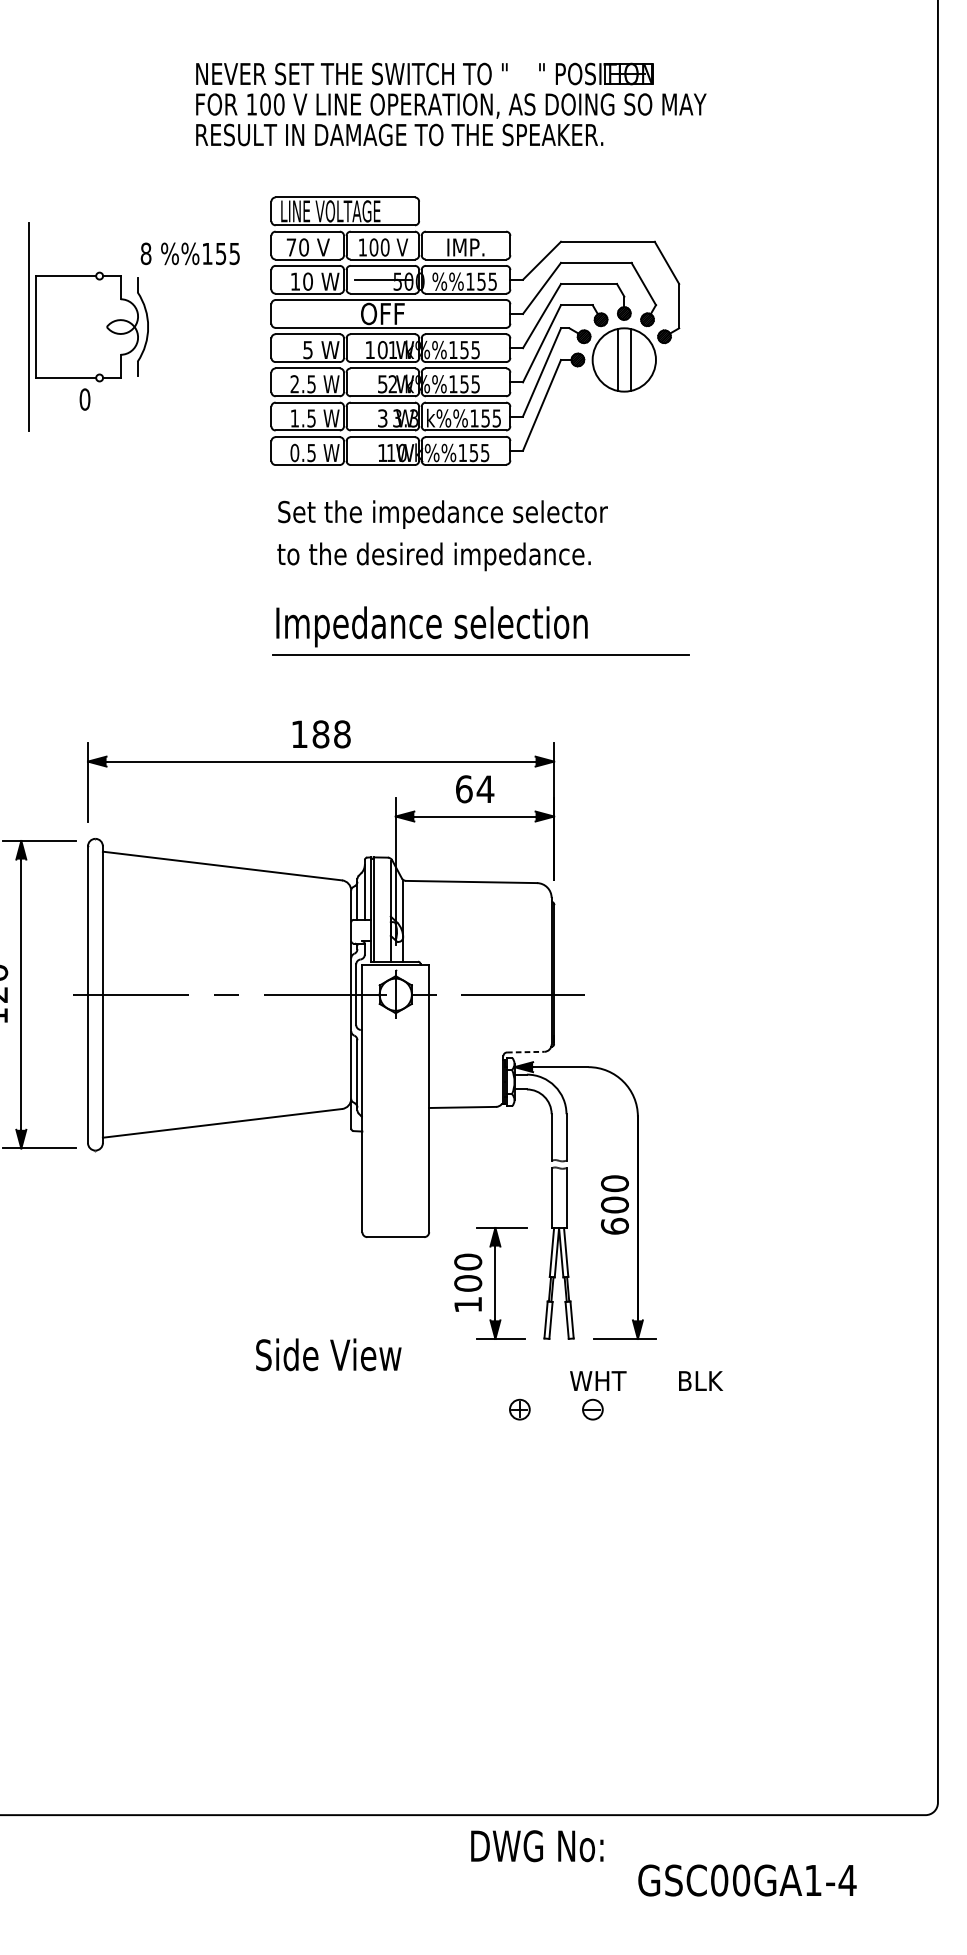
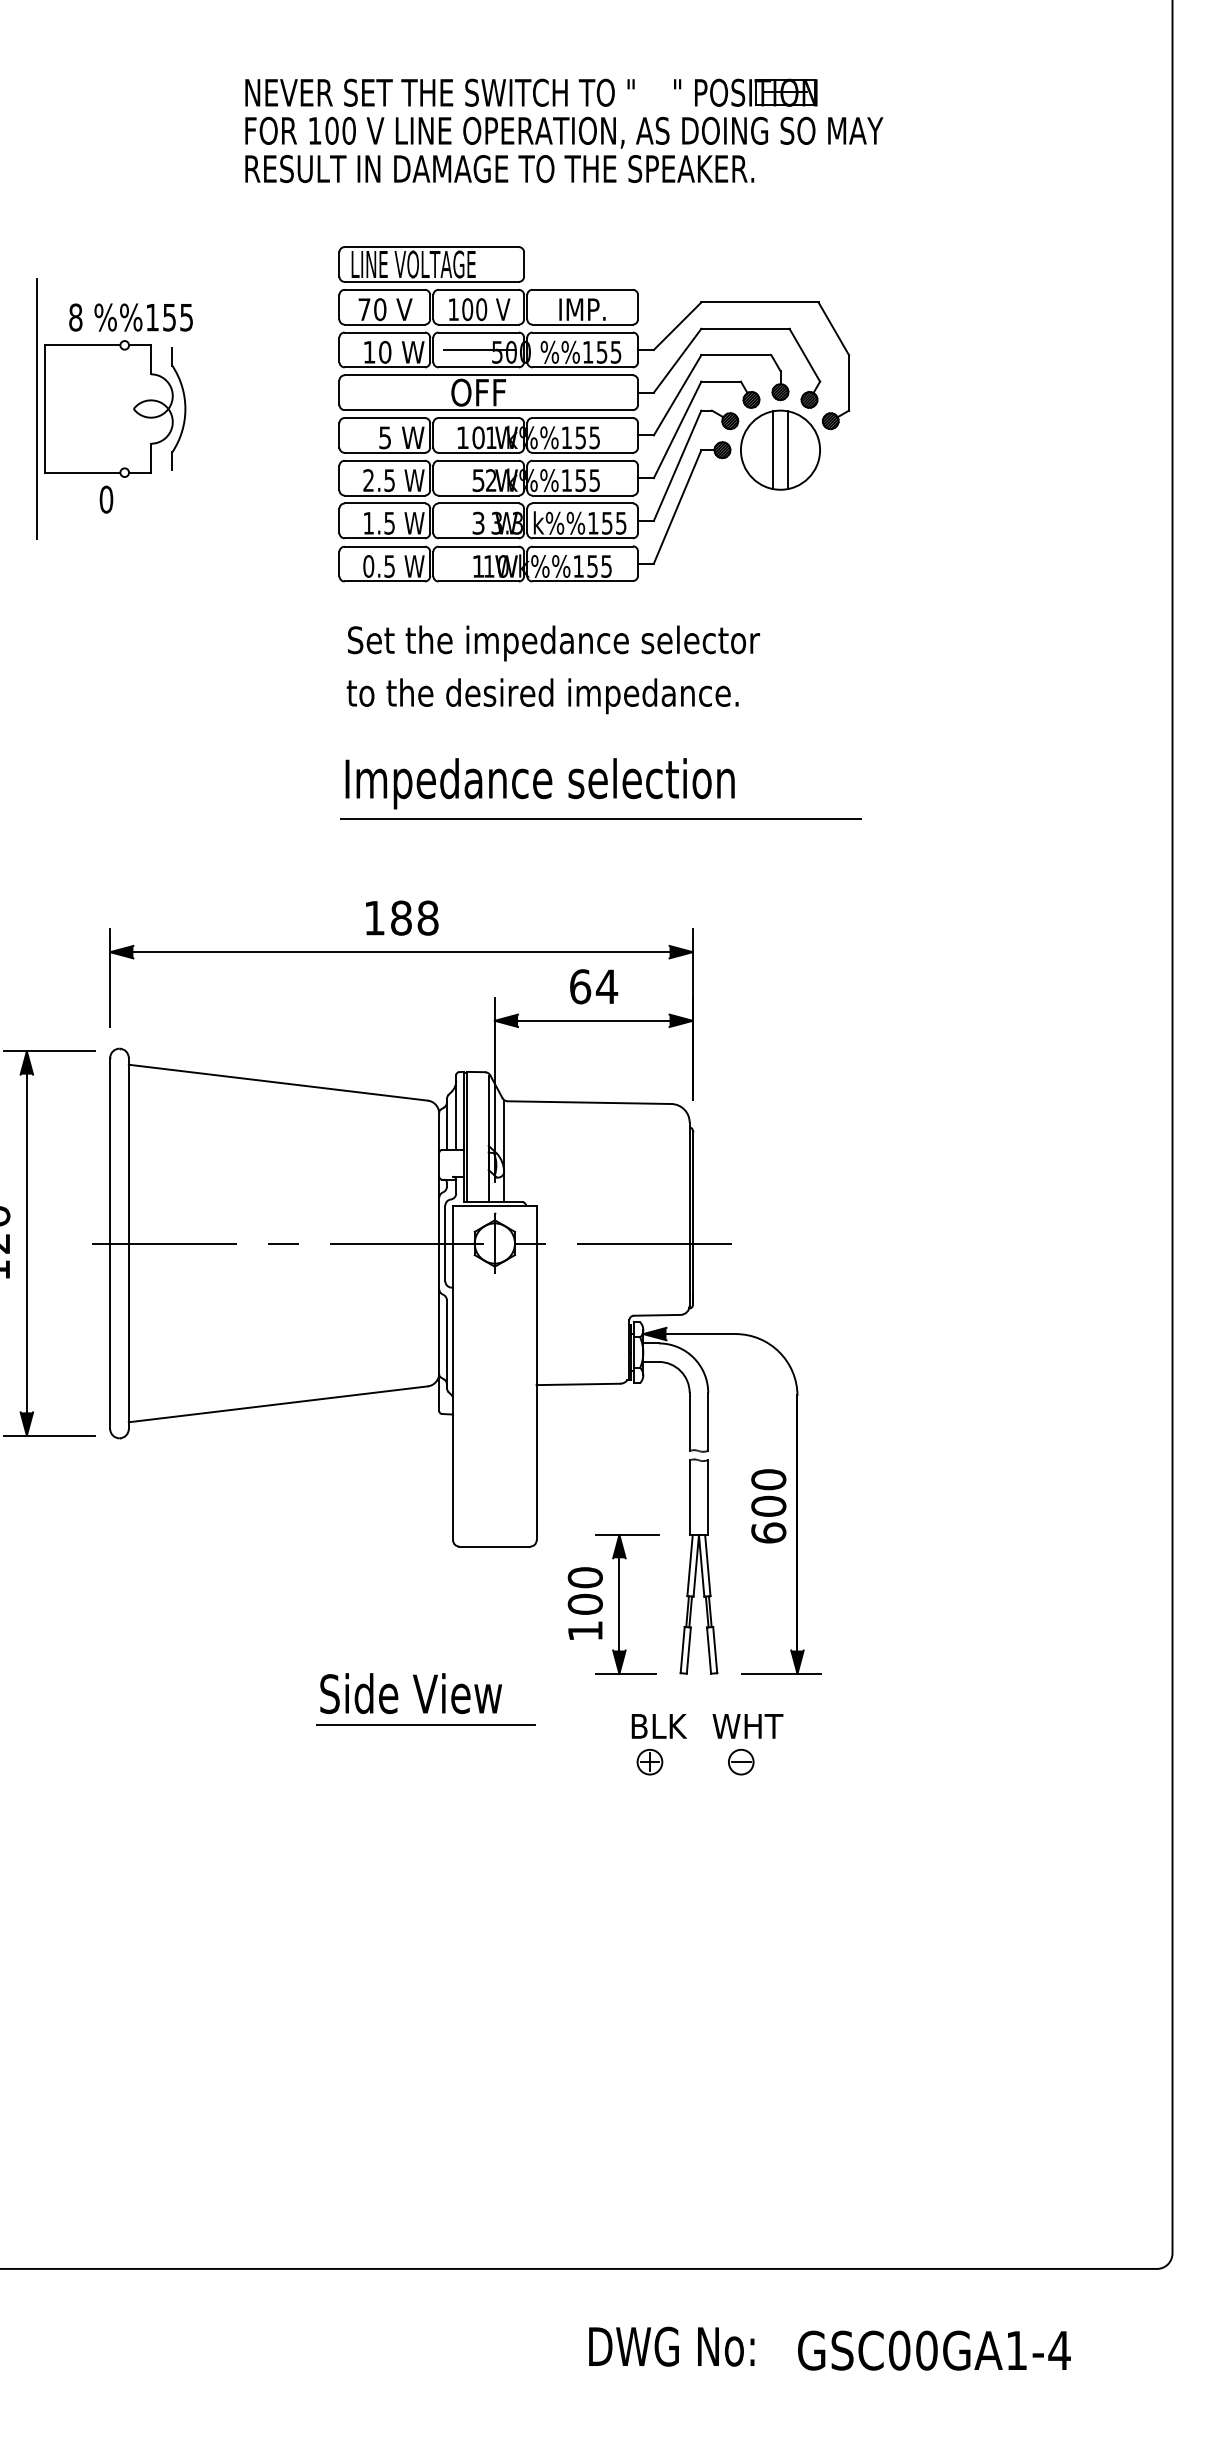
text: (189, 253) -> (130, 317), moved
line: (525, 1052) -> (657, 1315), dashed -> solid
line: (340, 1379) -> (425, 1724), added
text: (700, 1381) -> (658, 1726), moved
text: (537, 1846) -> (671, 2346), moved

